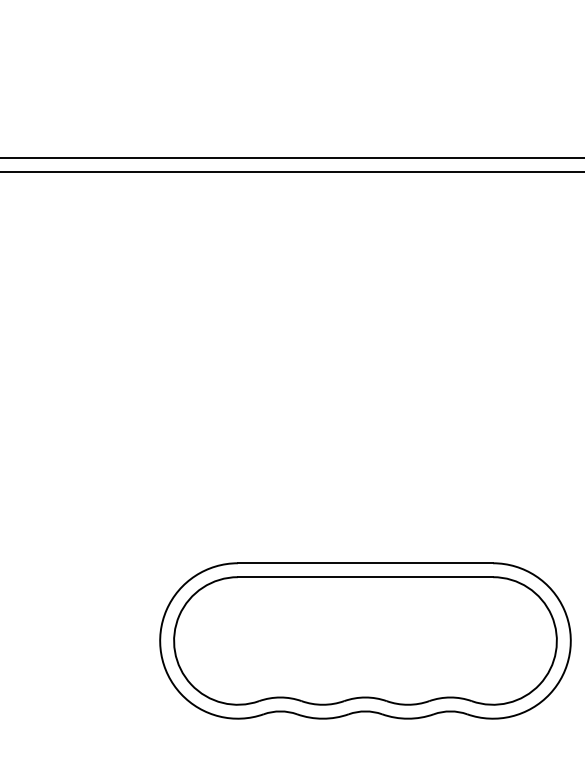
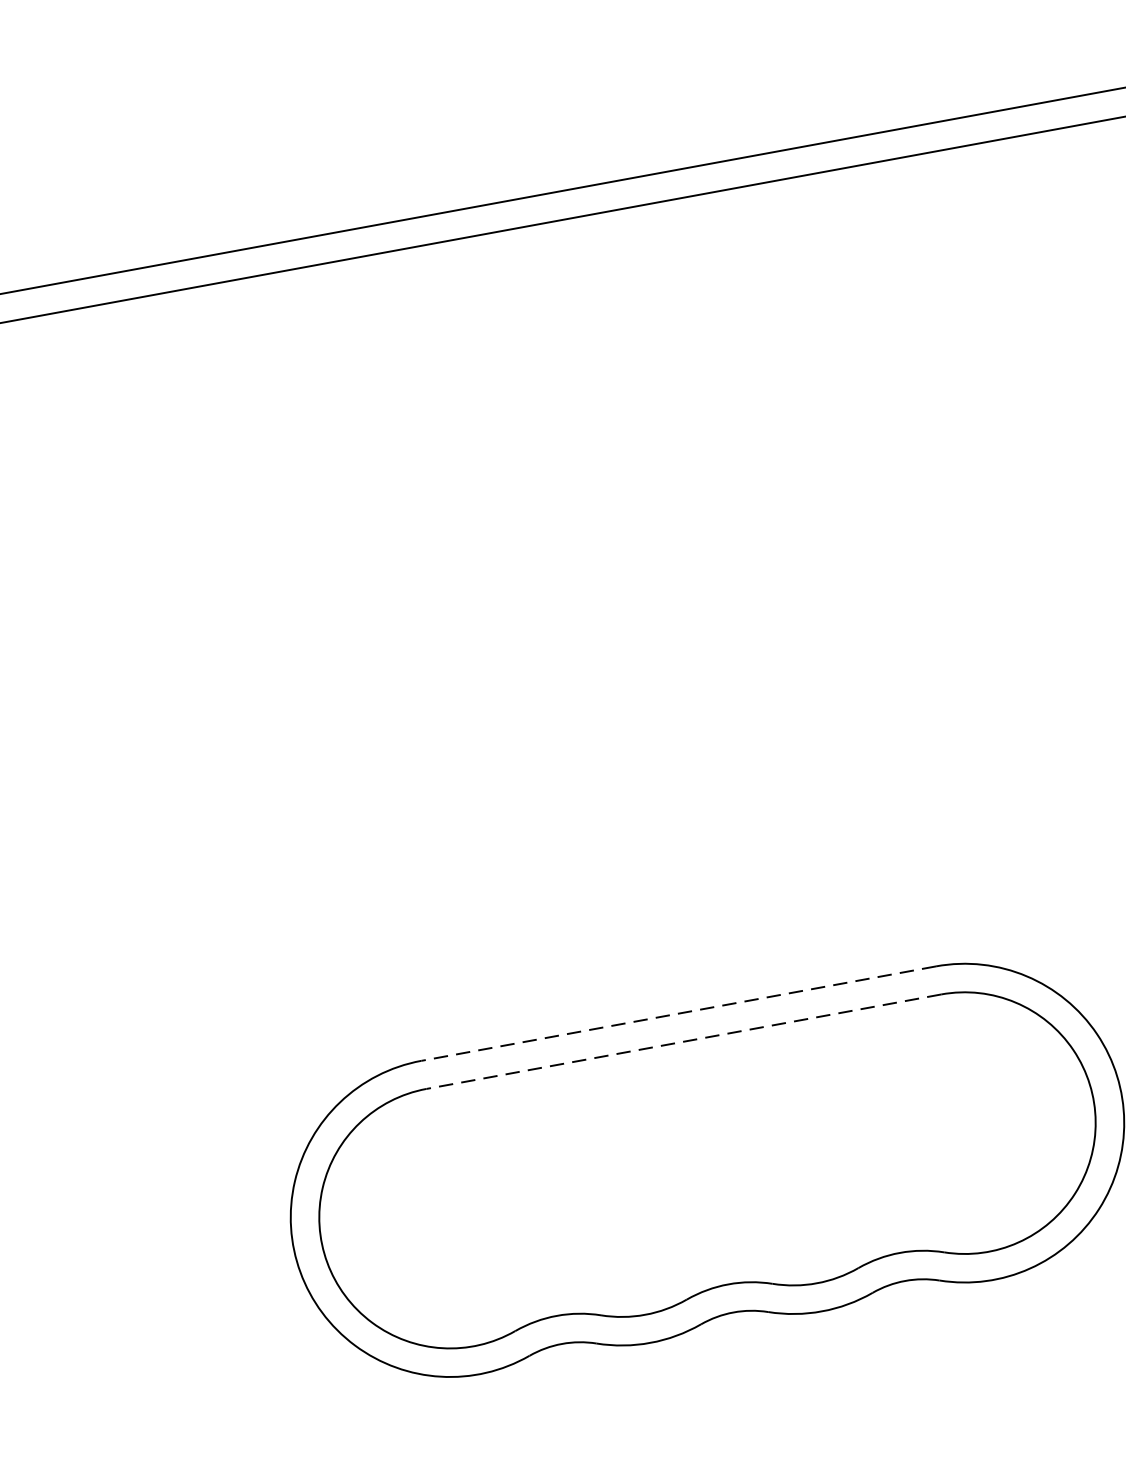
line: (365, 563) -> (678, 1014), solid -> dashed
line: (365, 577) -> (684, 1042), solid -> dashed

